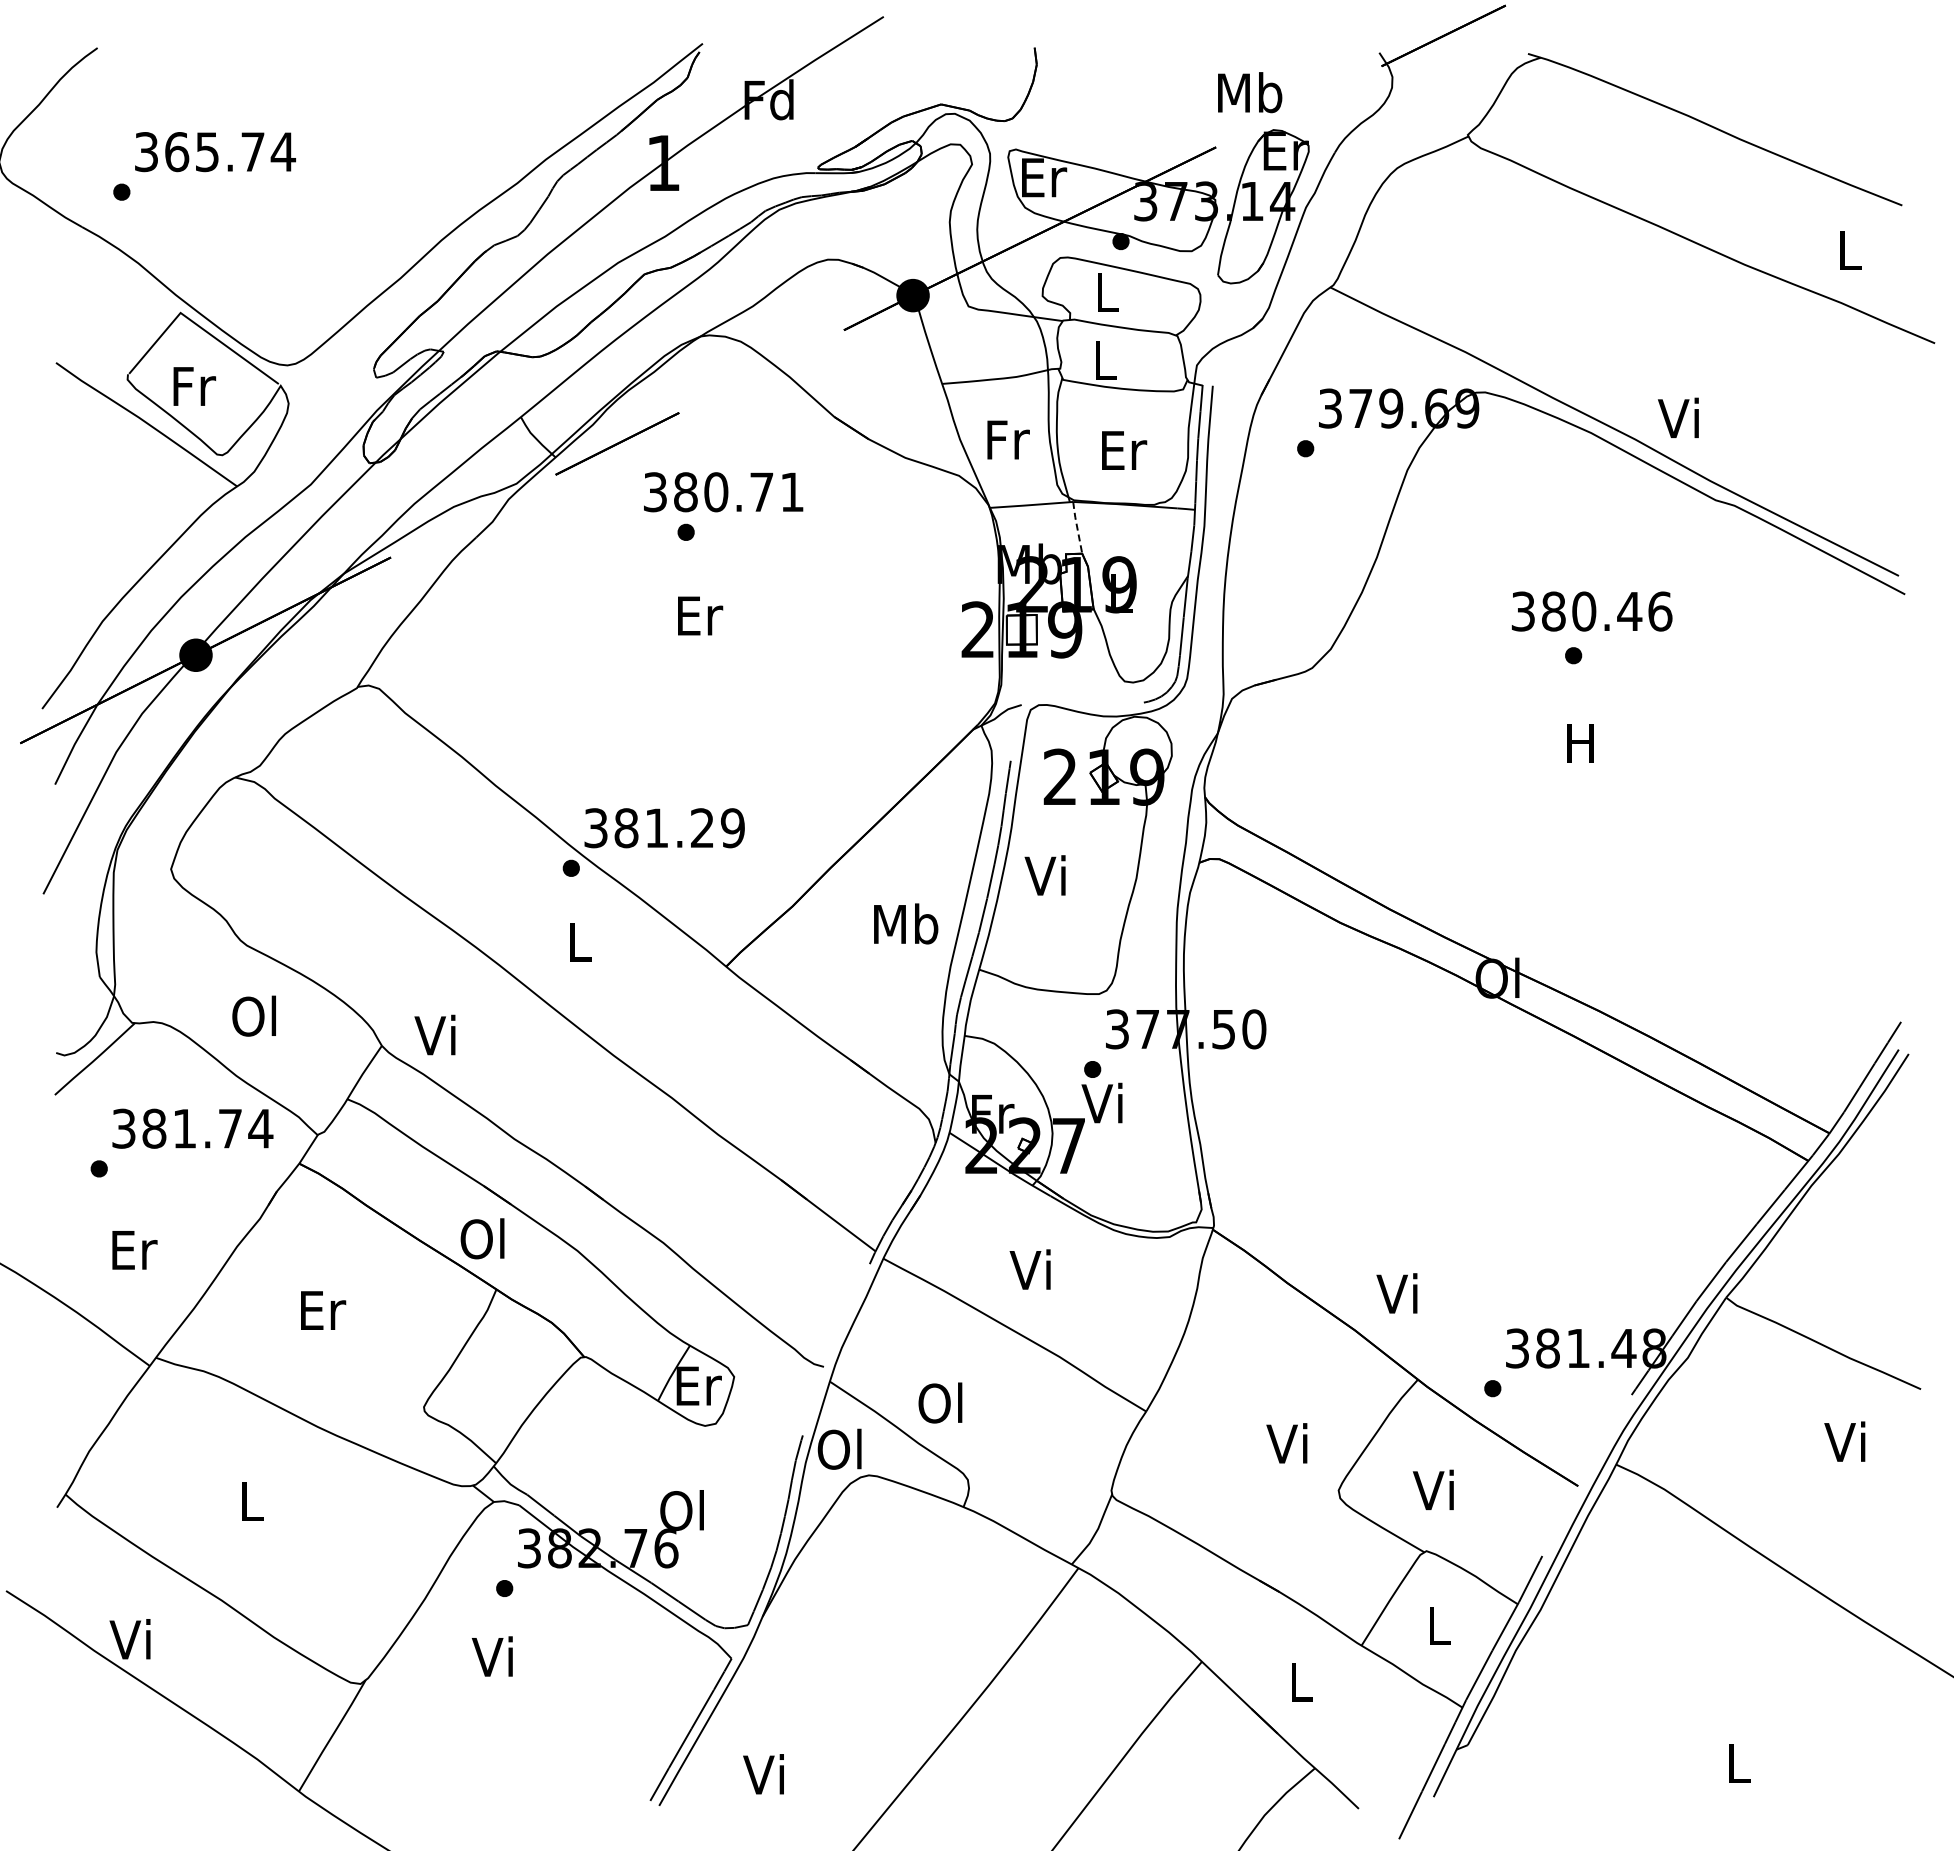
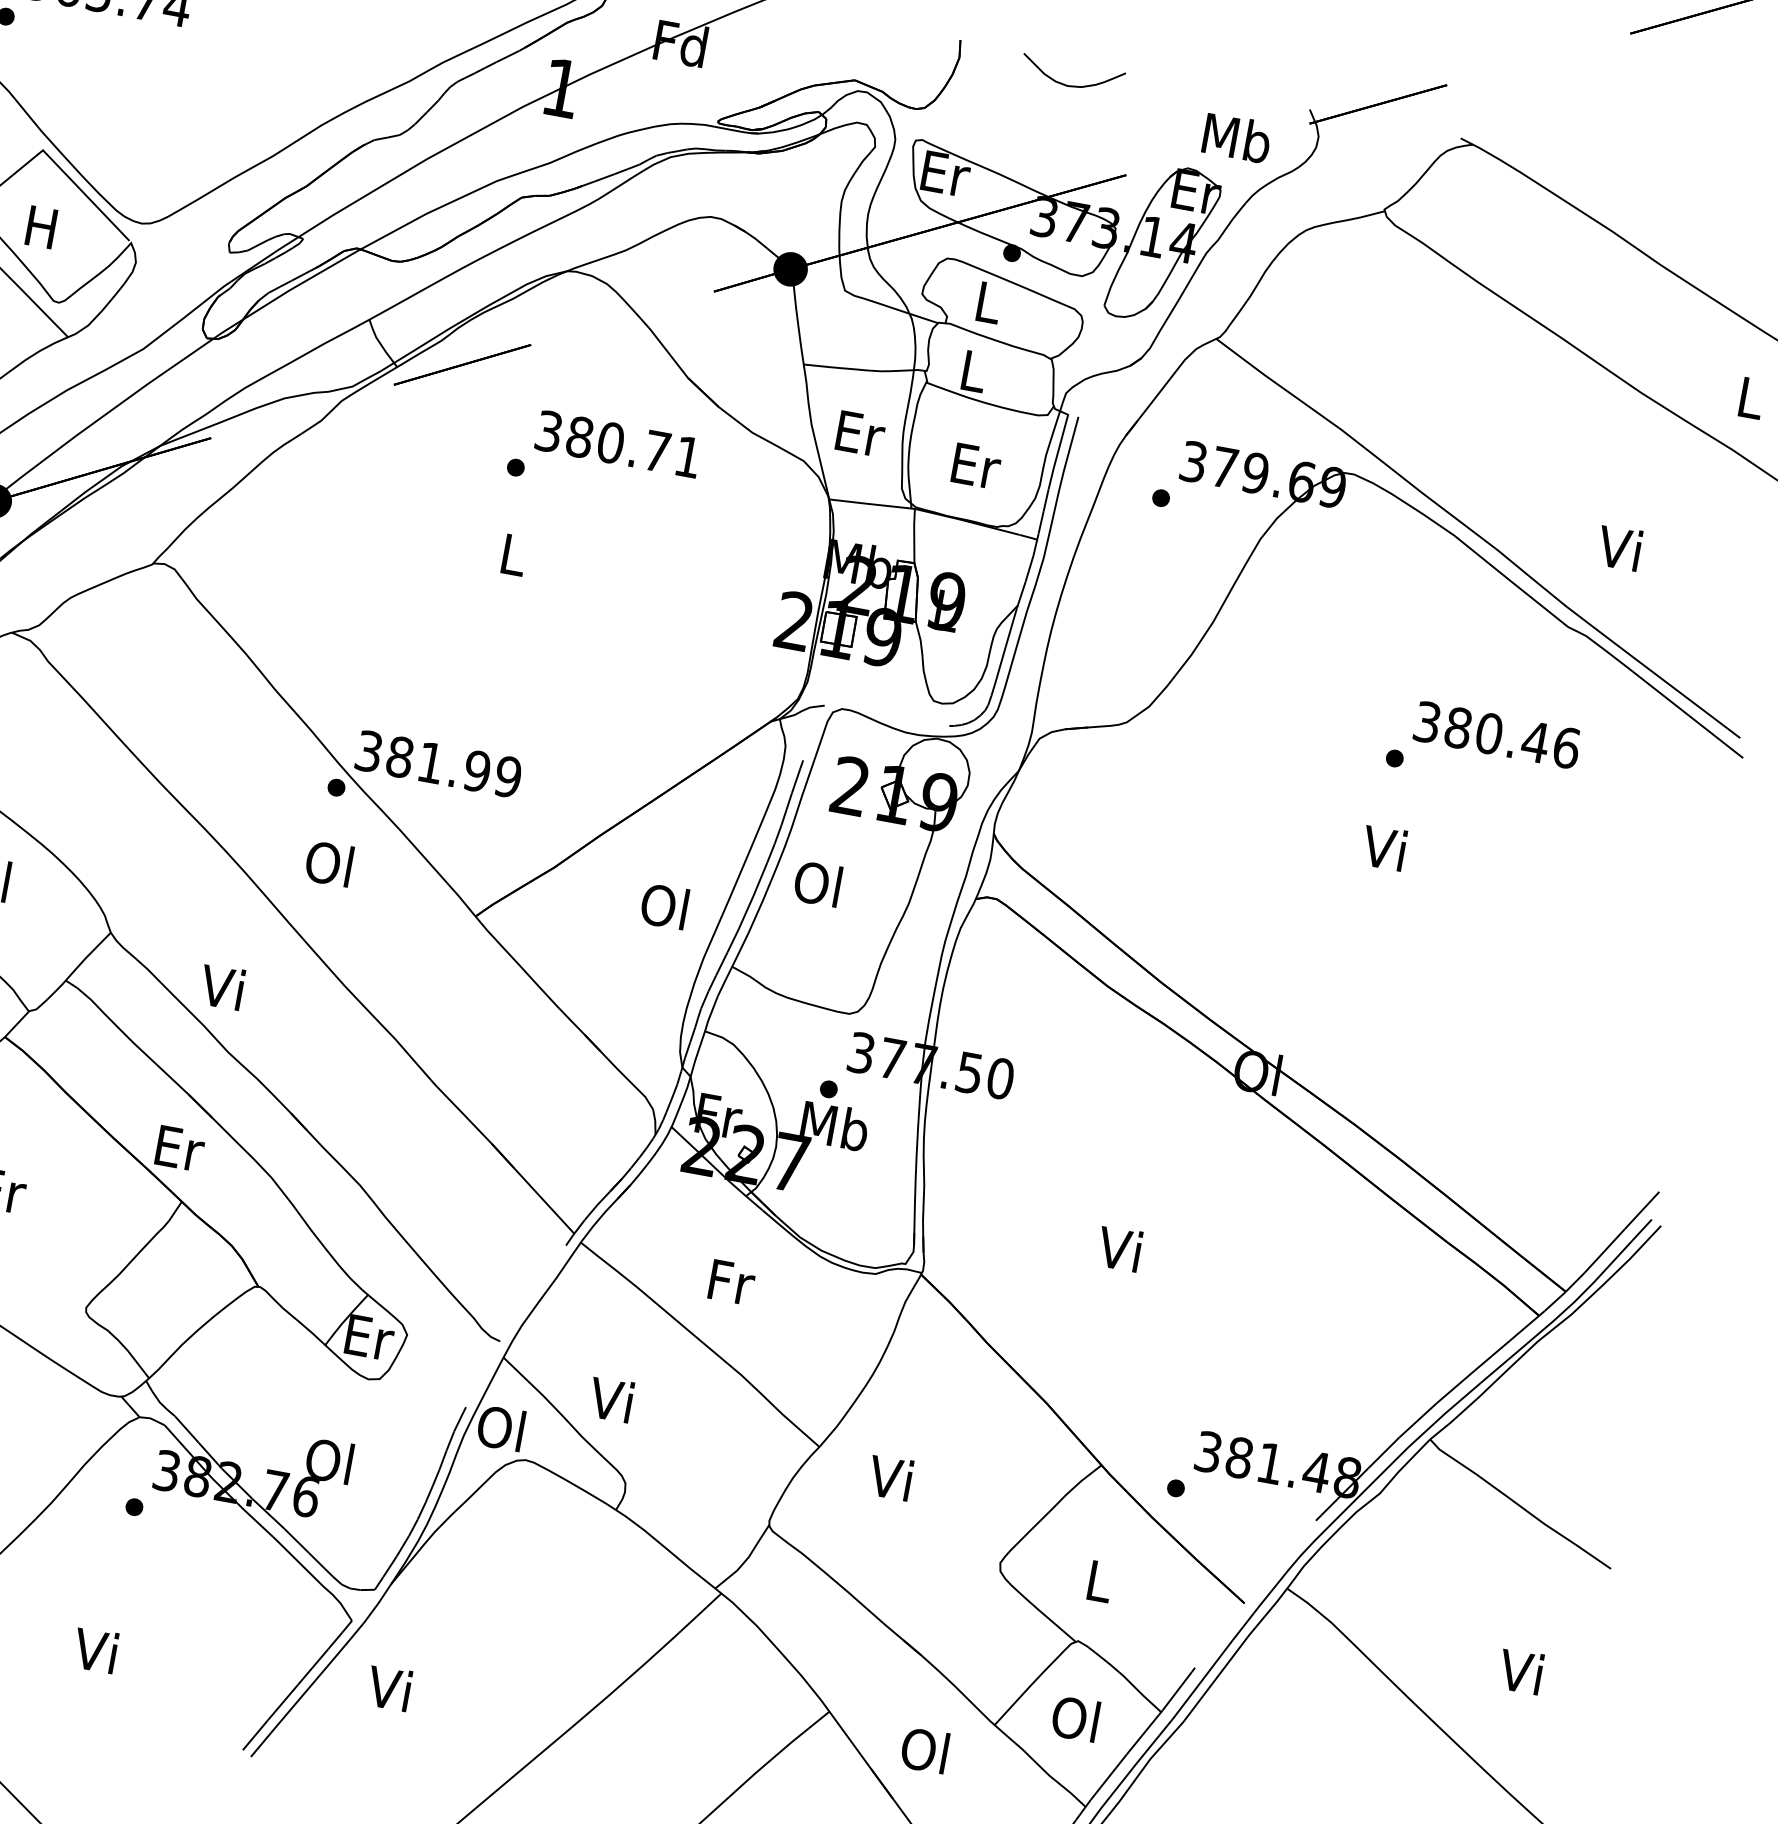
curve: (1147, 71) -> (1070, 85), added
text: (1250, 92) -> (1237, 137), moved
text: (194, 386) -> (43, 227), Fr -> H
text: (1678, 417) -> (1619, 547), moved
text: (1008, 439) -> (860, 433), Fr -> Er
text: (723, 492) -> (618, 444), moved
line: (1077, 527) -> (914, 535), dashed -> solid
text: (1591, 611) -> (1496, 734), moved
text: (700, 615) -> (514, 554), Er -> L
text: (1578, 742) -> (1383, 847), H -> Vi
text: (702, 828) -> (477, 771), 381.29 -> 381.99
text: (1045, 875) -> (817, 883), Vi -> Ol
text: (906, 923) -> (666, 906), Mb -> Ol
text: (577, 941) -> (329, 863), L -> Ol
text: (434, 1034) -> (221, 986), moved
text: (1104, 1102) -> (834, 1125), Vi -> Mb
text: (484, 1238) -> (179, 1147), Ol -> Er
text: (1032, 1269) -> (730, 1281), Vi -> Fr
text: (1396, 1293) -> (1118, 1248), moved
text: (940, 1402) -> (612, 1399), Ol -> Vi
text: (1844, 1441) -> (1520, 1671), moved
text: (1286, 1443) -> (889, 1477), moved
text: (1432, 1489) -> (1095, 1579), Vi -> L
text: (1437, 1625) -> (1075, 1718), L -> Ol
text: (491, 1656) -> (94, 1650), moved
text: (1299, 1681) -> (924, 1749), L -> Ol
text: (763, 1774) -> (388, 1688), moved

